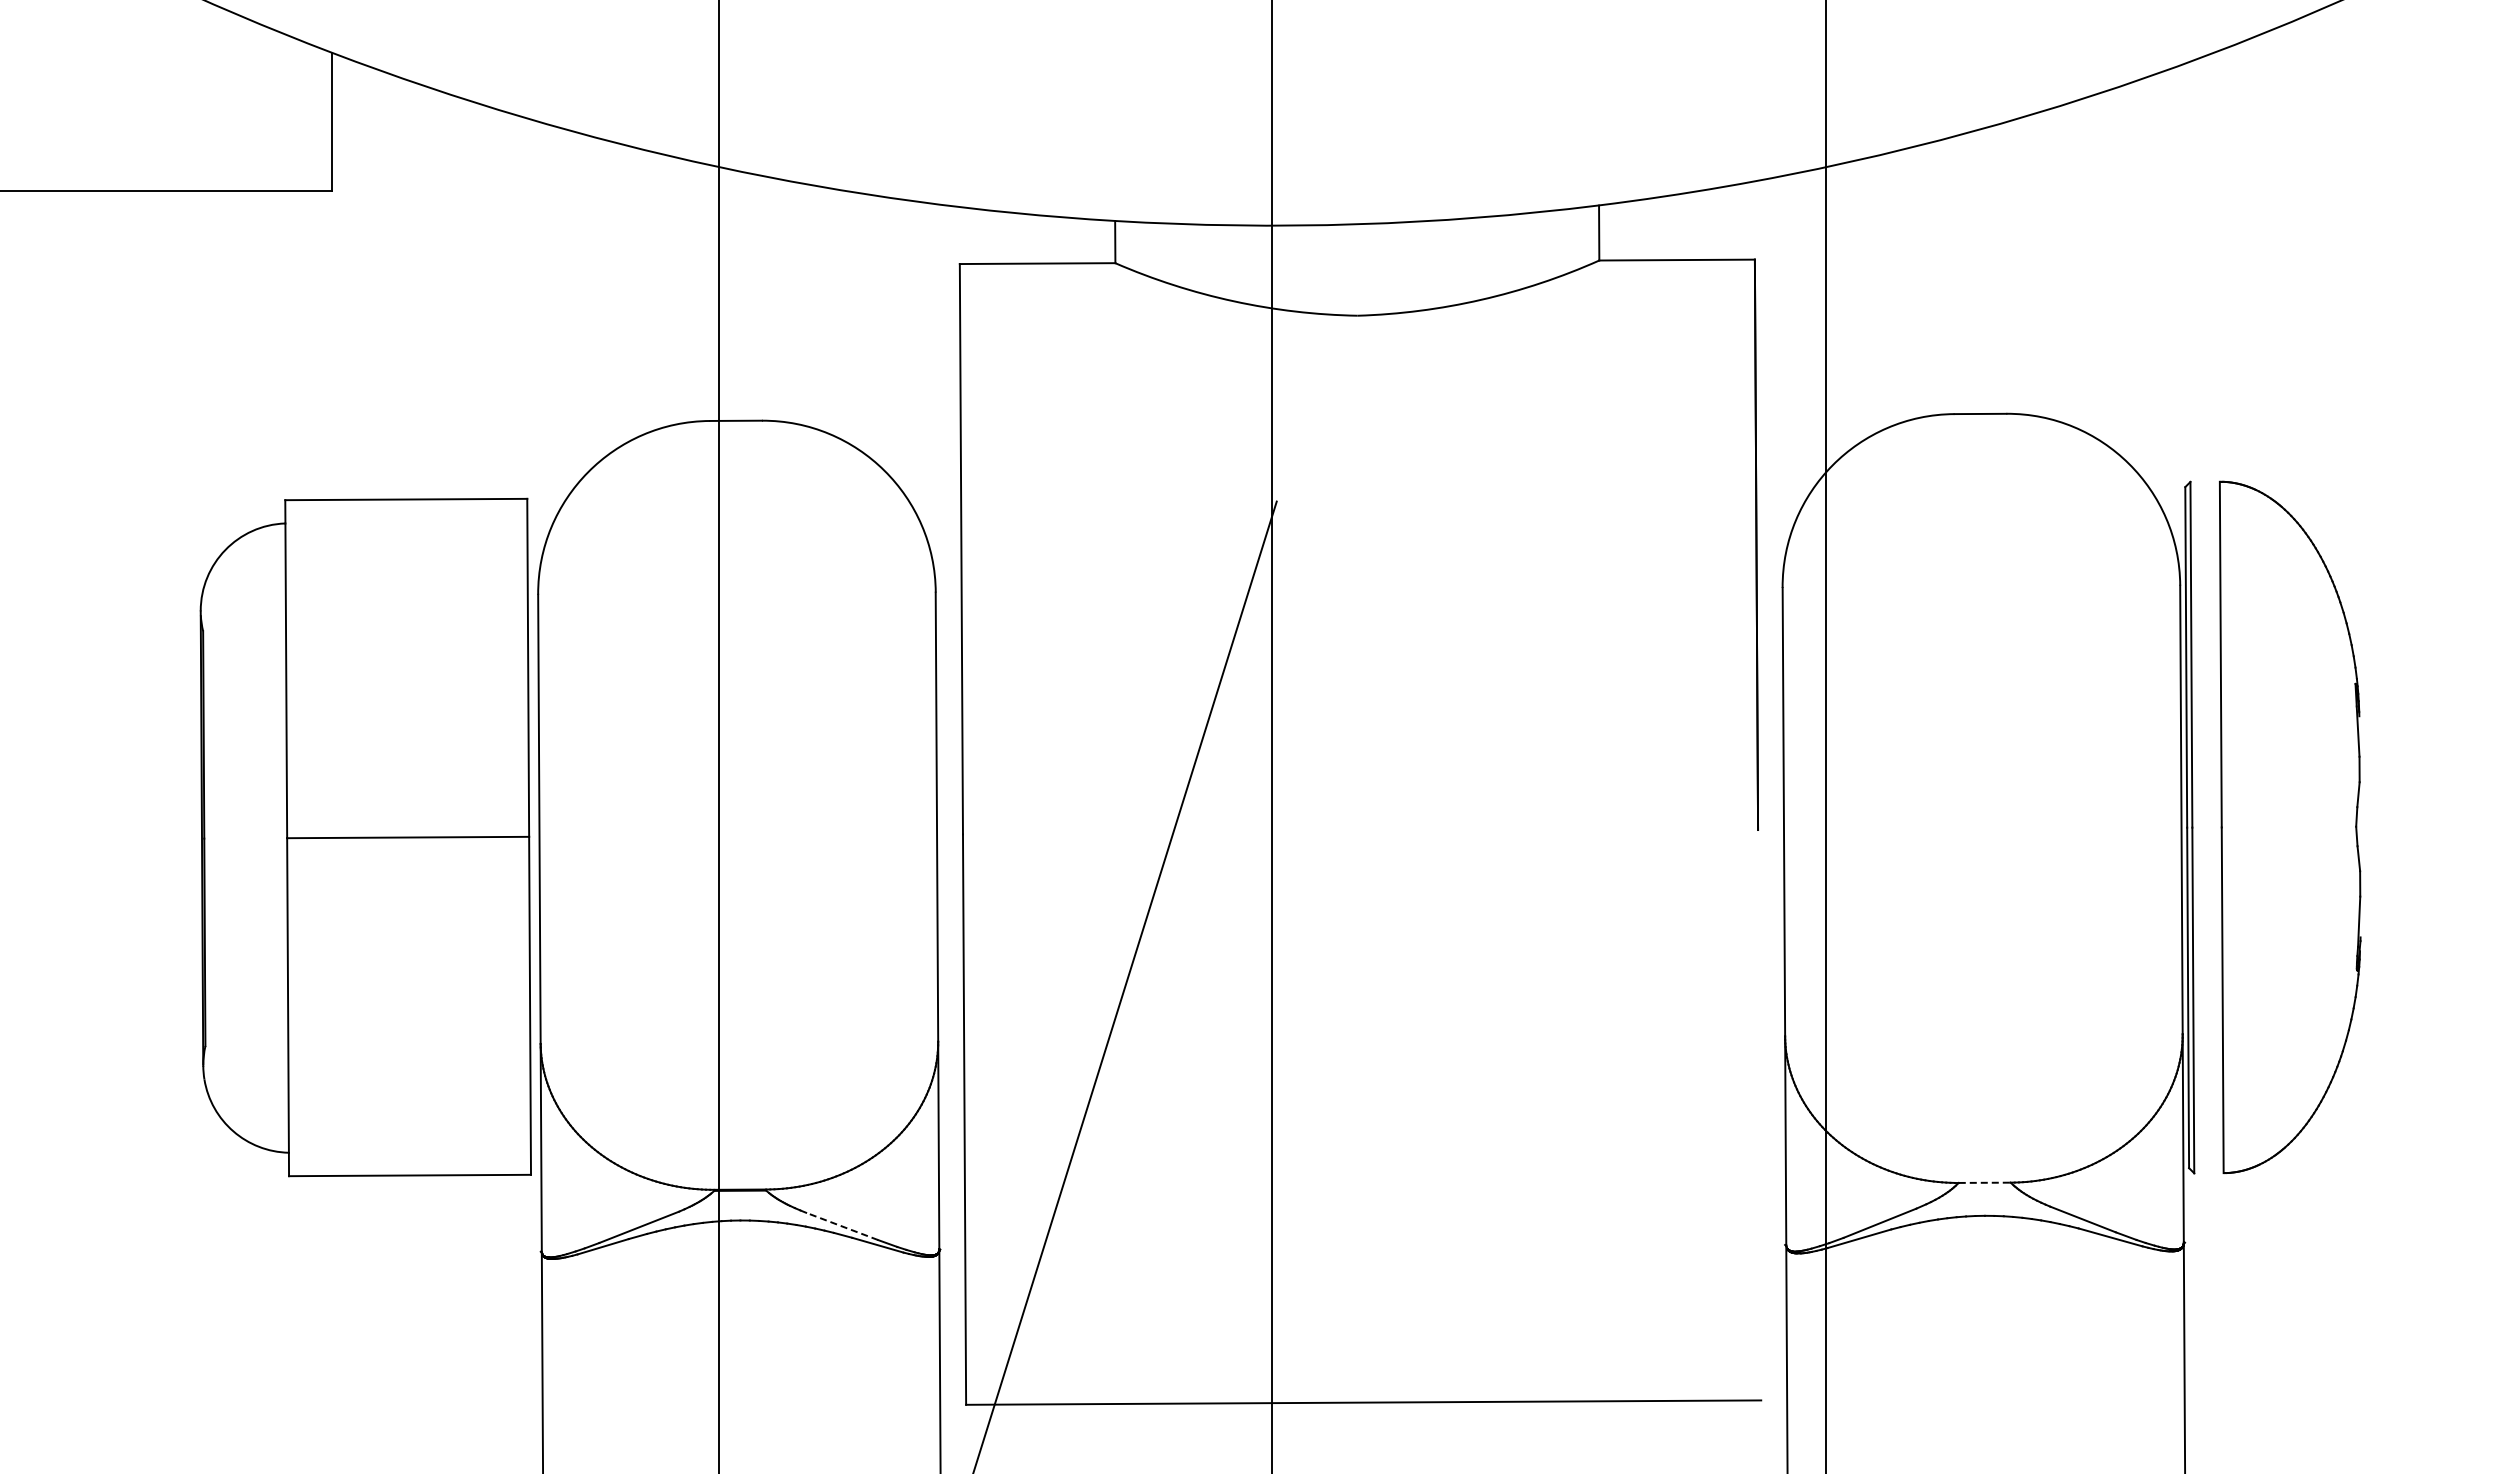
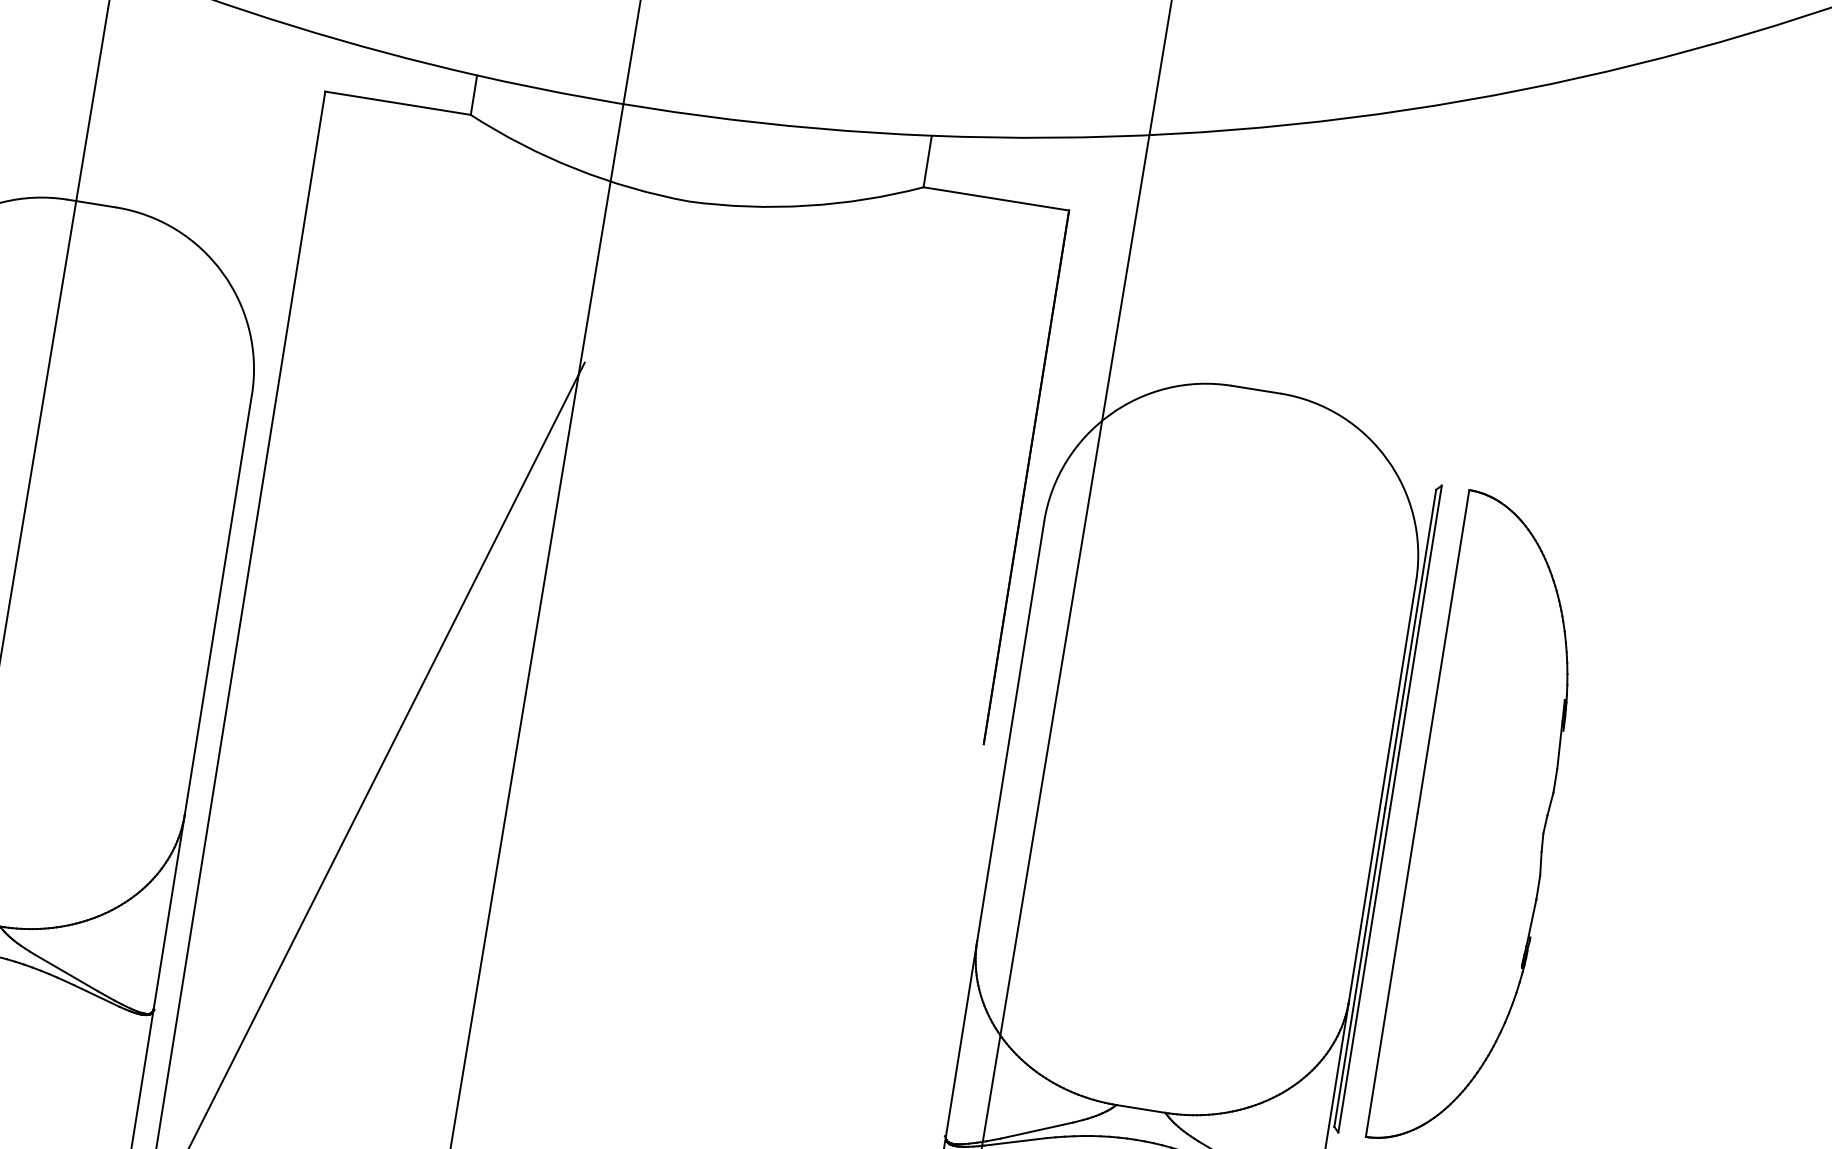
line: (1984, 1182) -> (1140, 1108), dashed -> solid
line: (841, 1226) -> (65, 972), dashed -> solid

